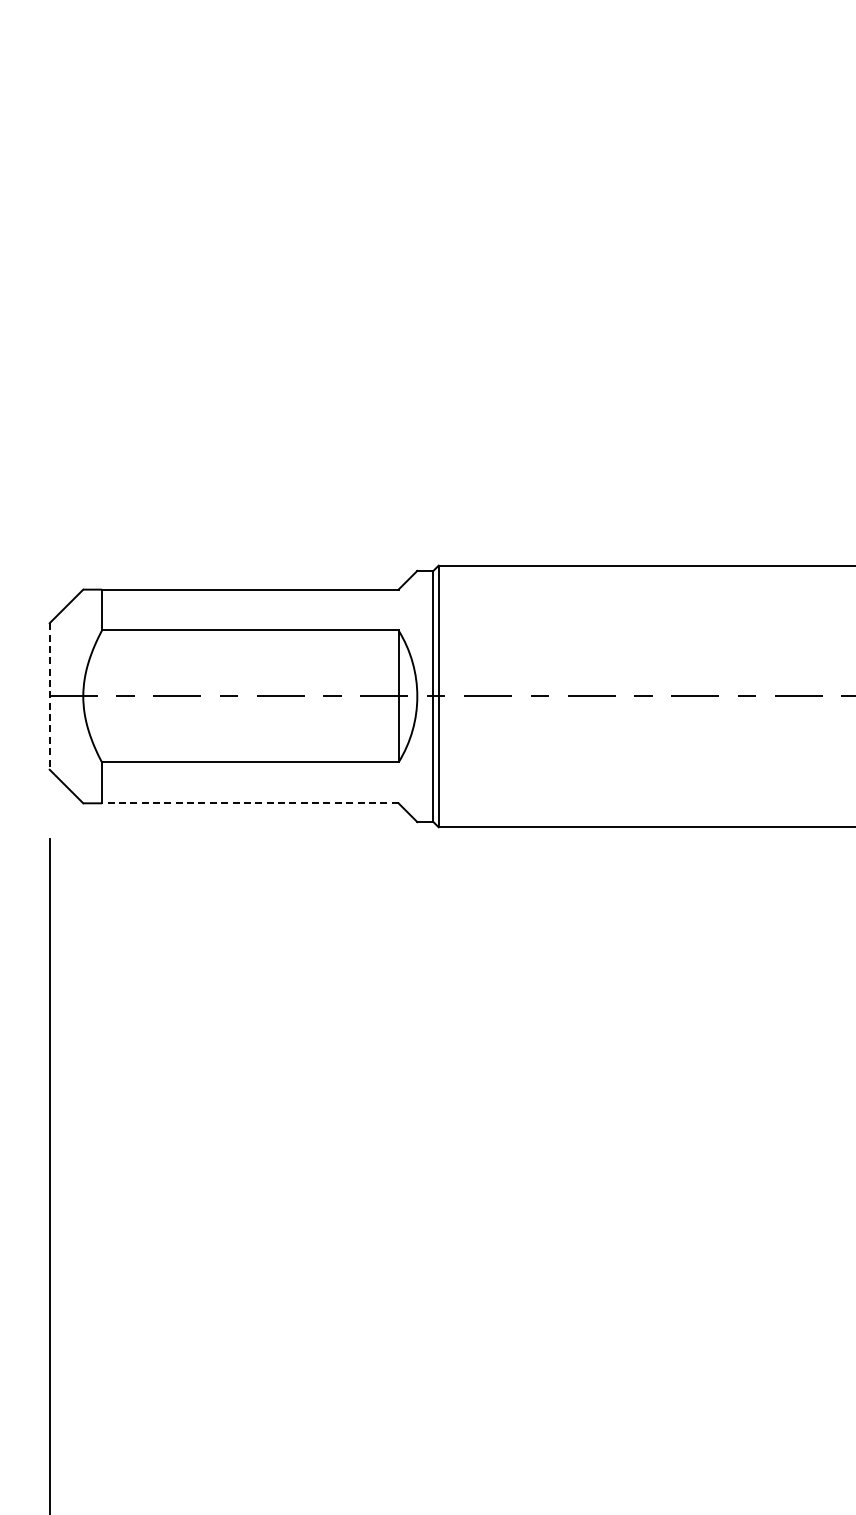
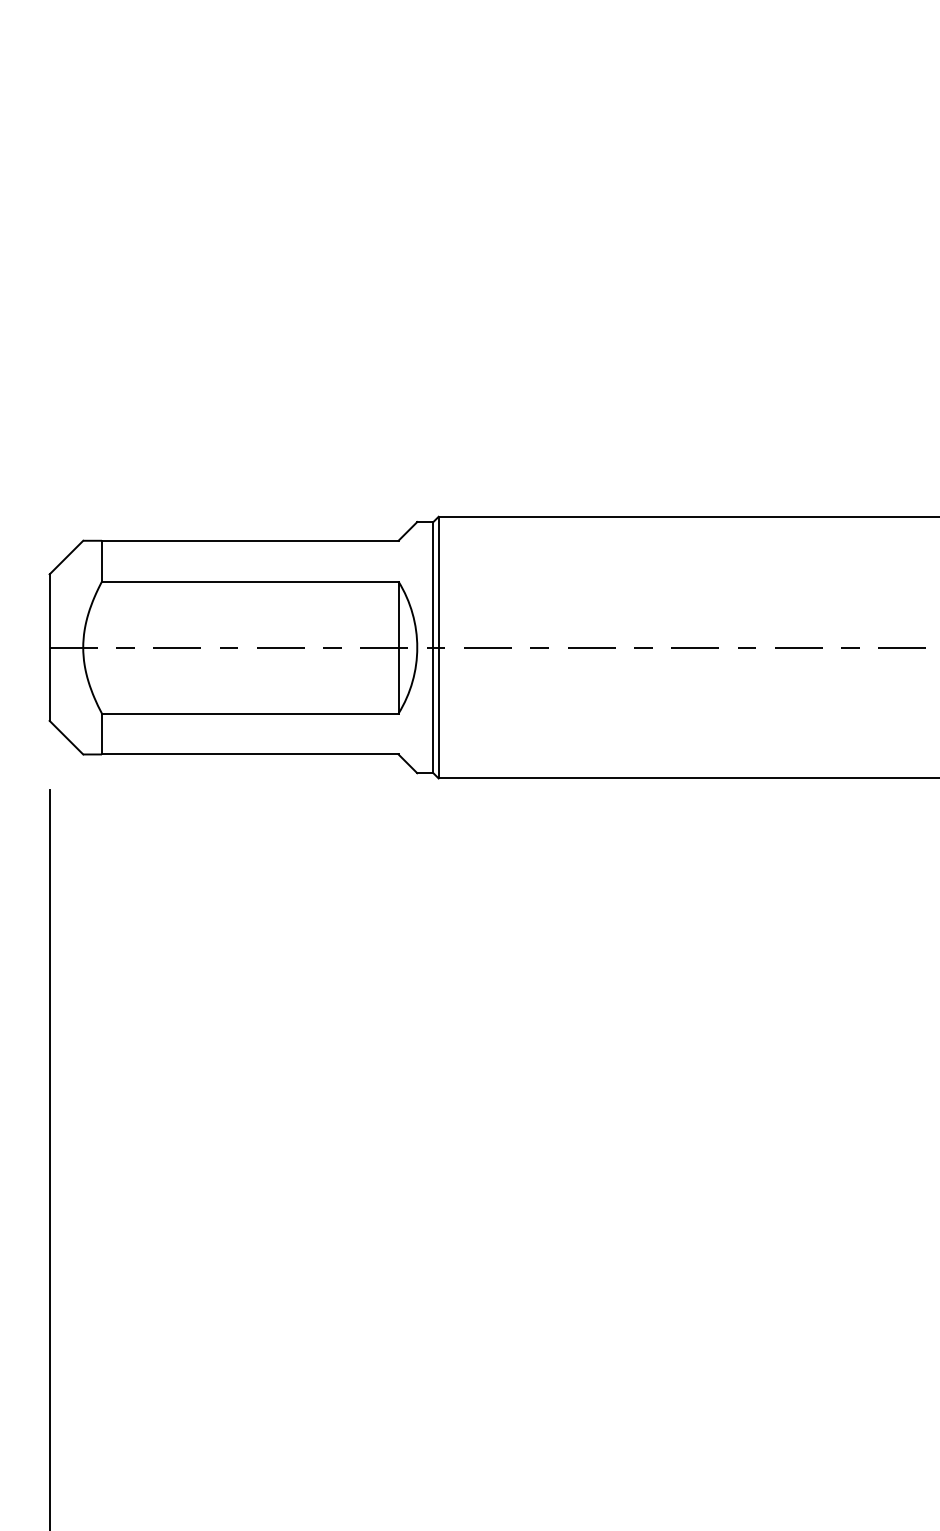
line: (49, 697) -> (49, 648), dashed -> solid
line: (249, 803) -> (249, 754), dashed -> solid

